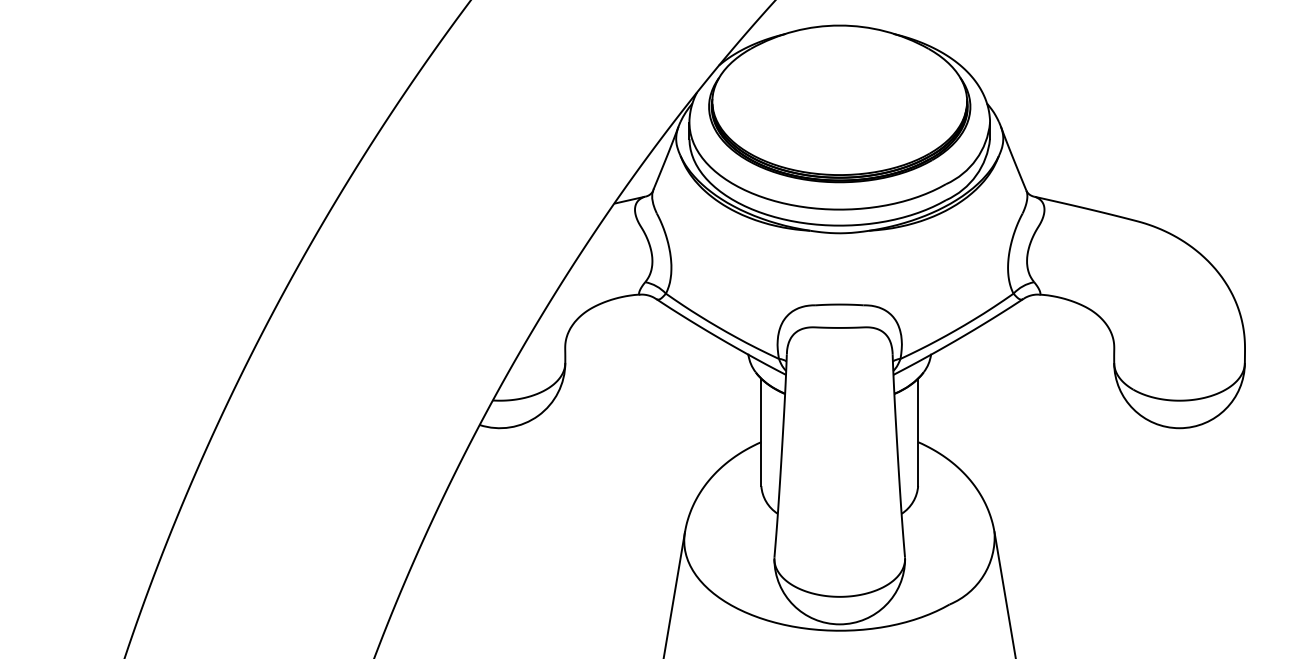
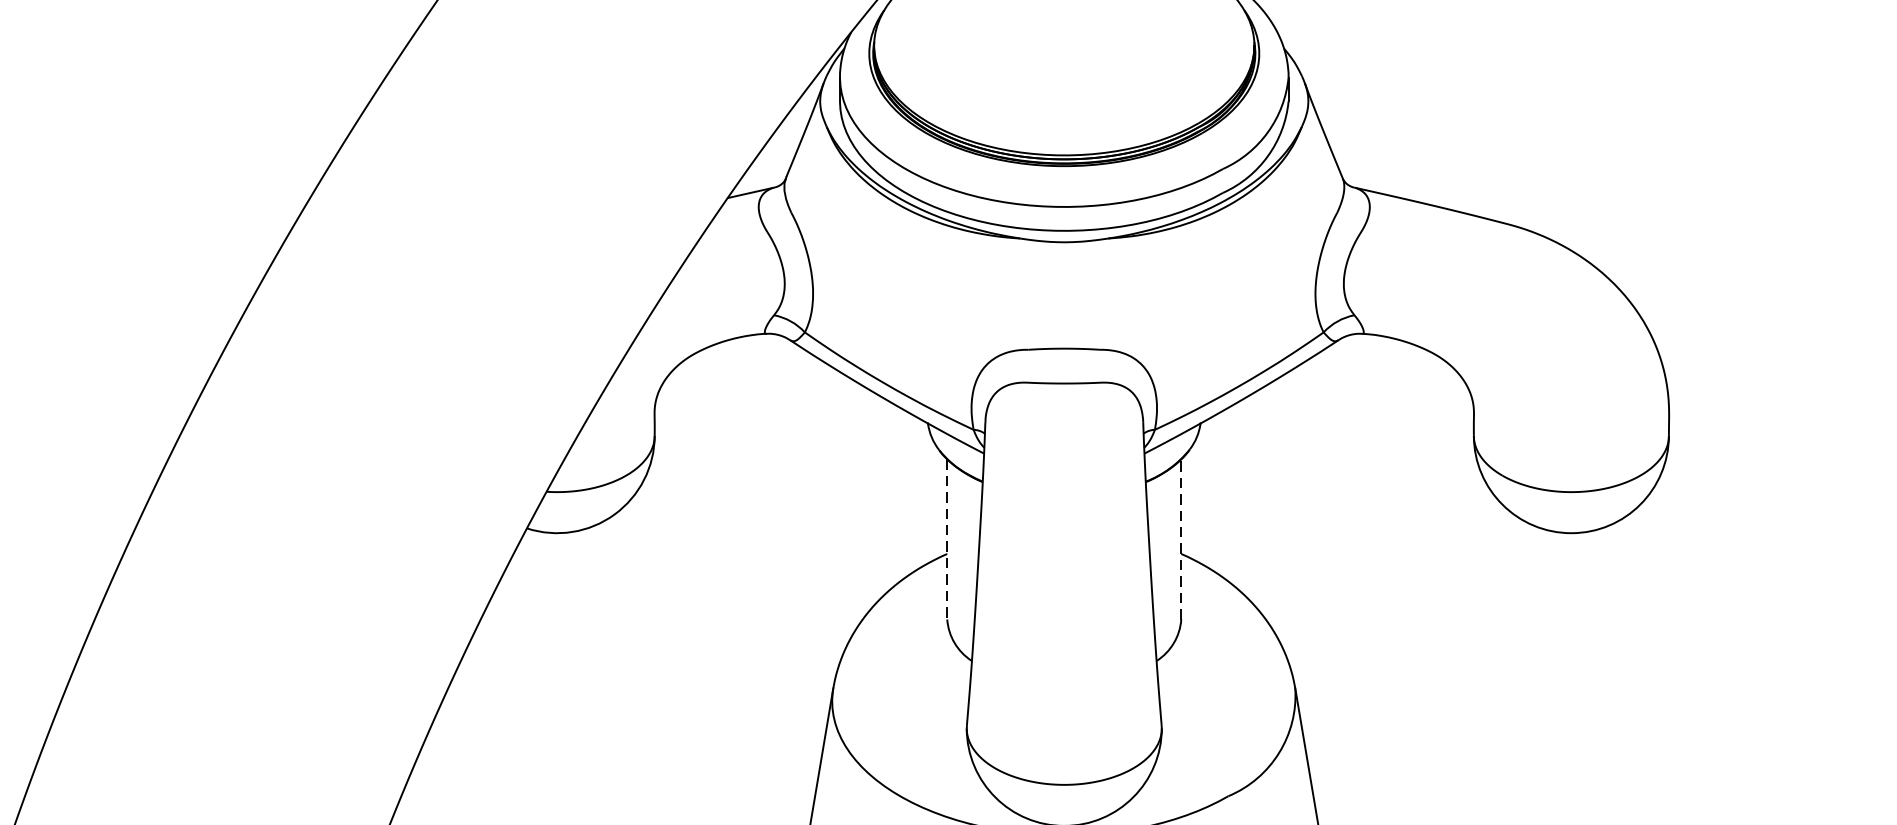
line: (761, 432) -> (947, 539), solid -> dashed
line: (918, 432) -> (1181, 539), solid -> dashed

